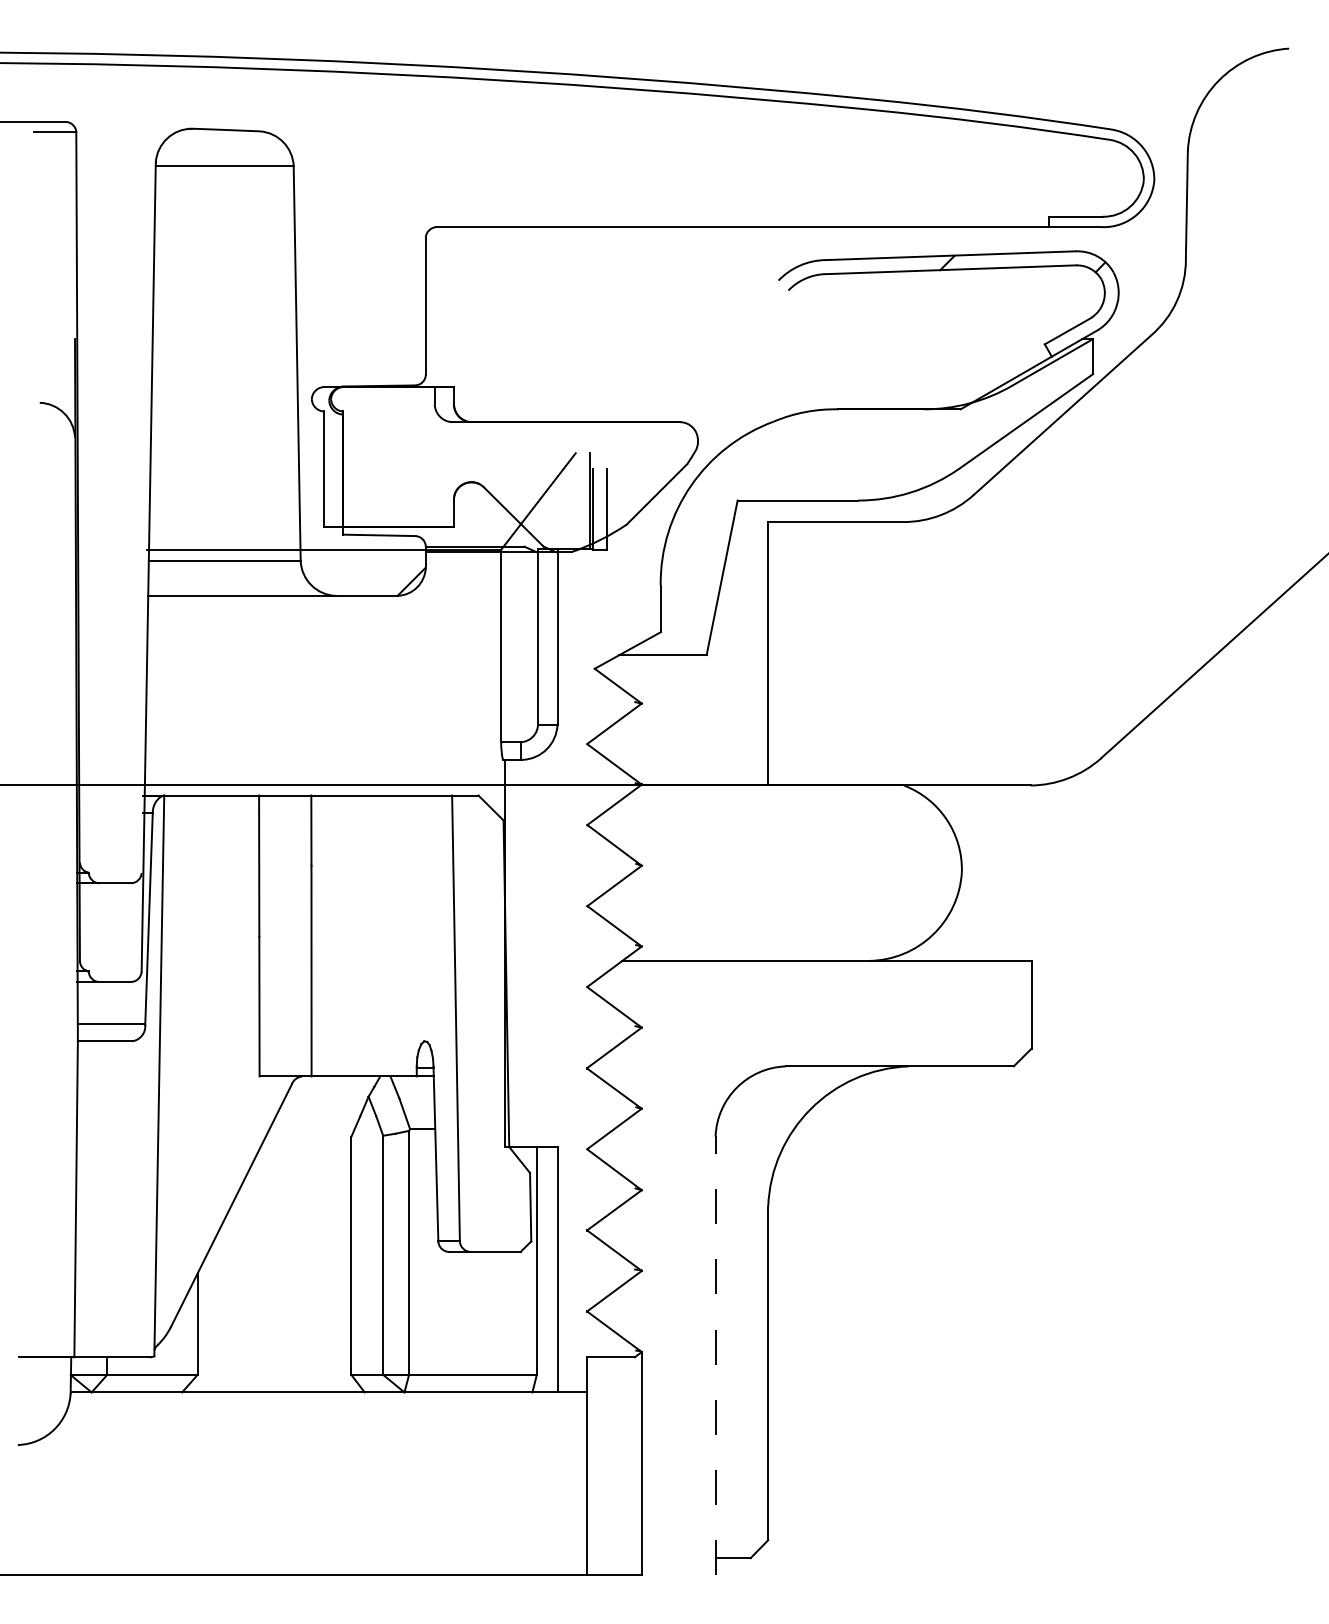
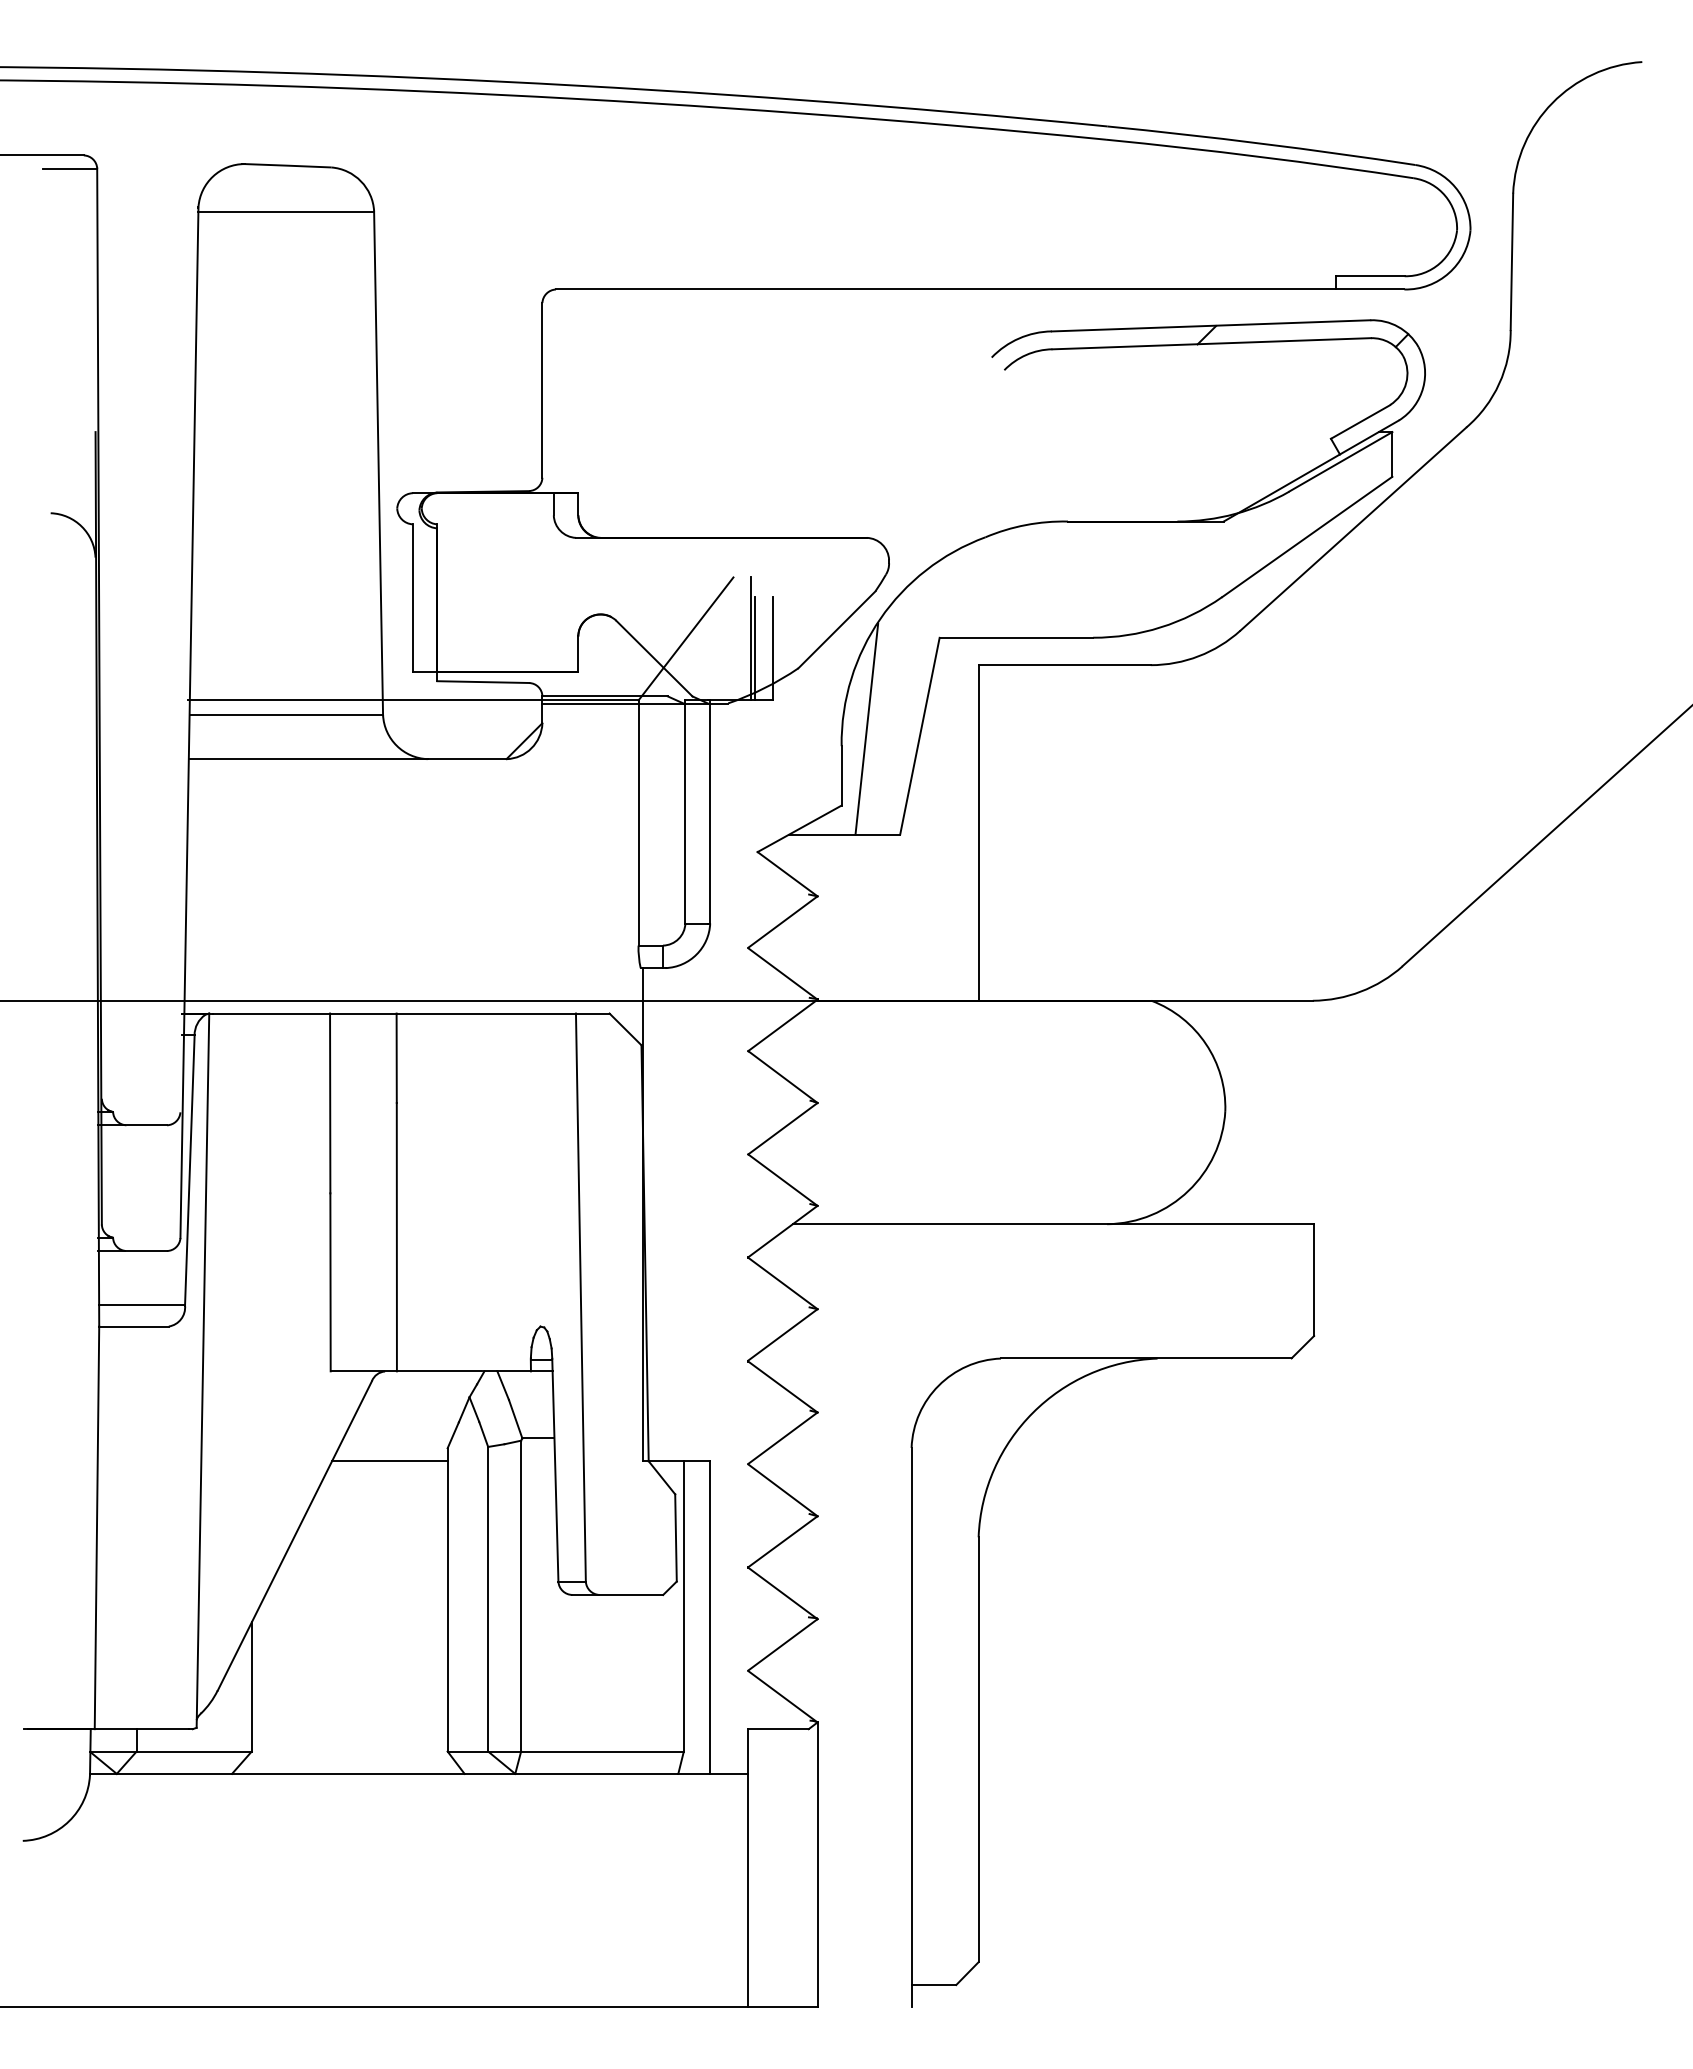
line: (680, 571) -> (866, 728), added
line: (305, 1146) -> (389, 1460), added
line: (715, 1356) -> (911, 1727), dashed -> solid

